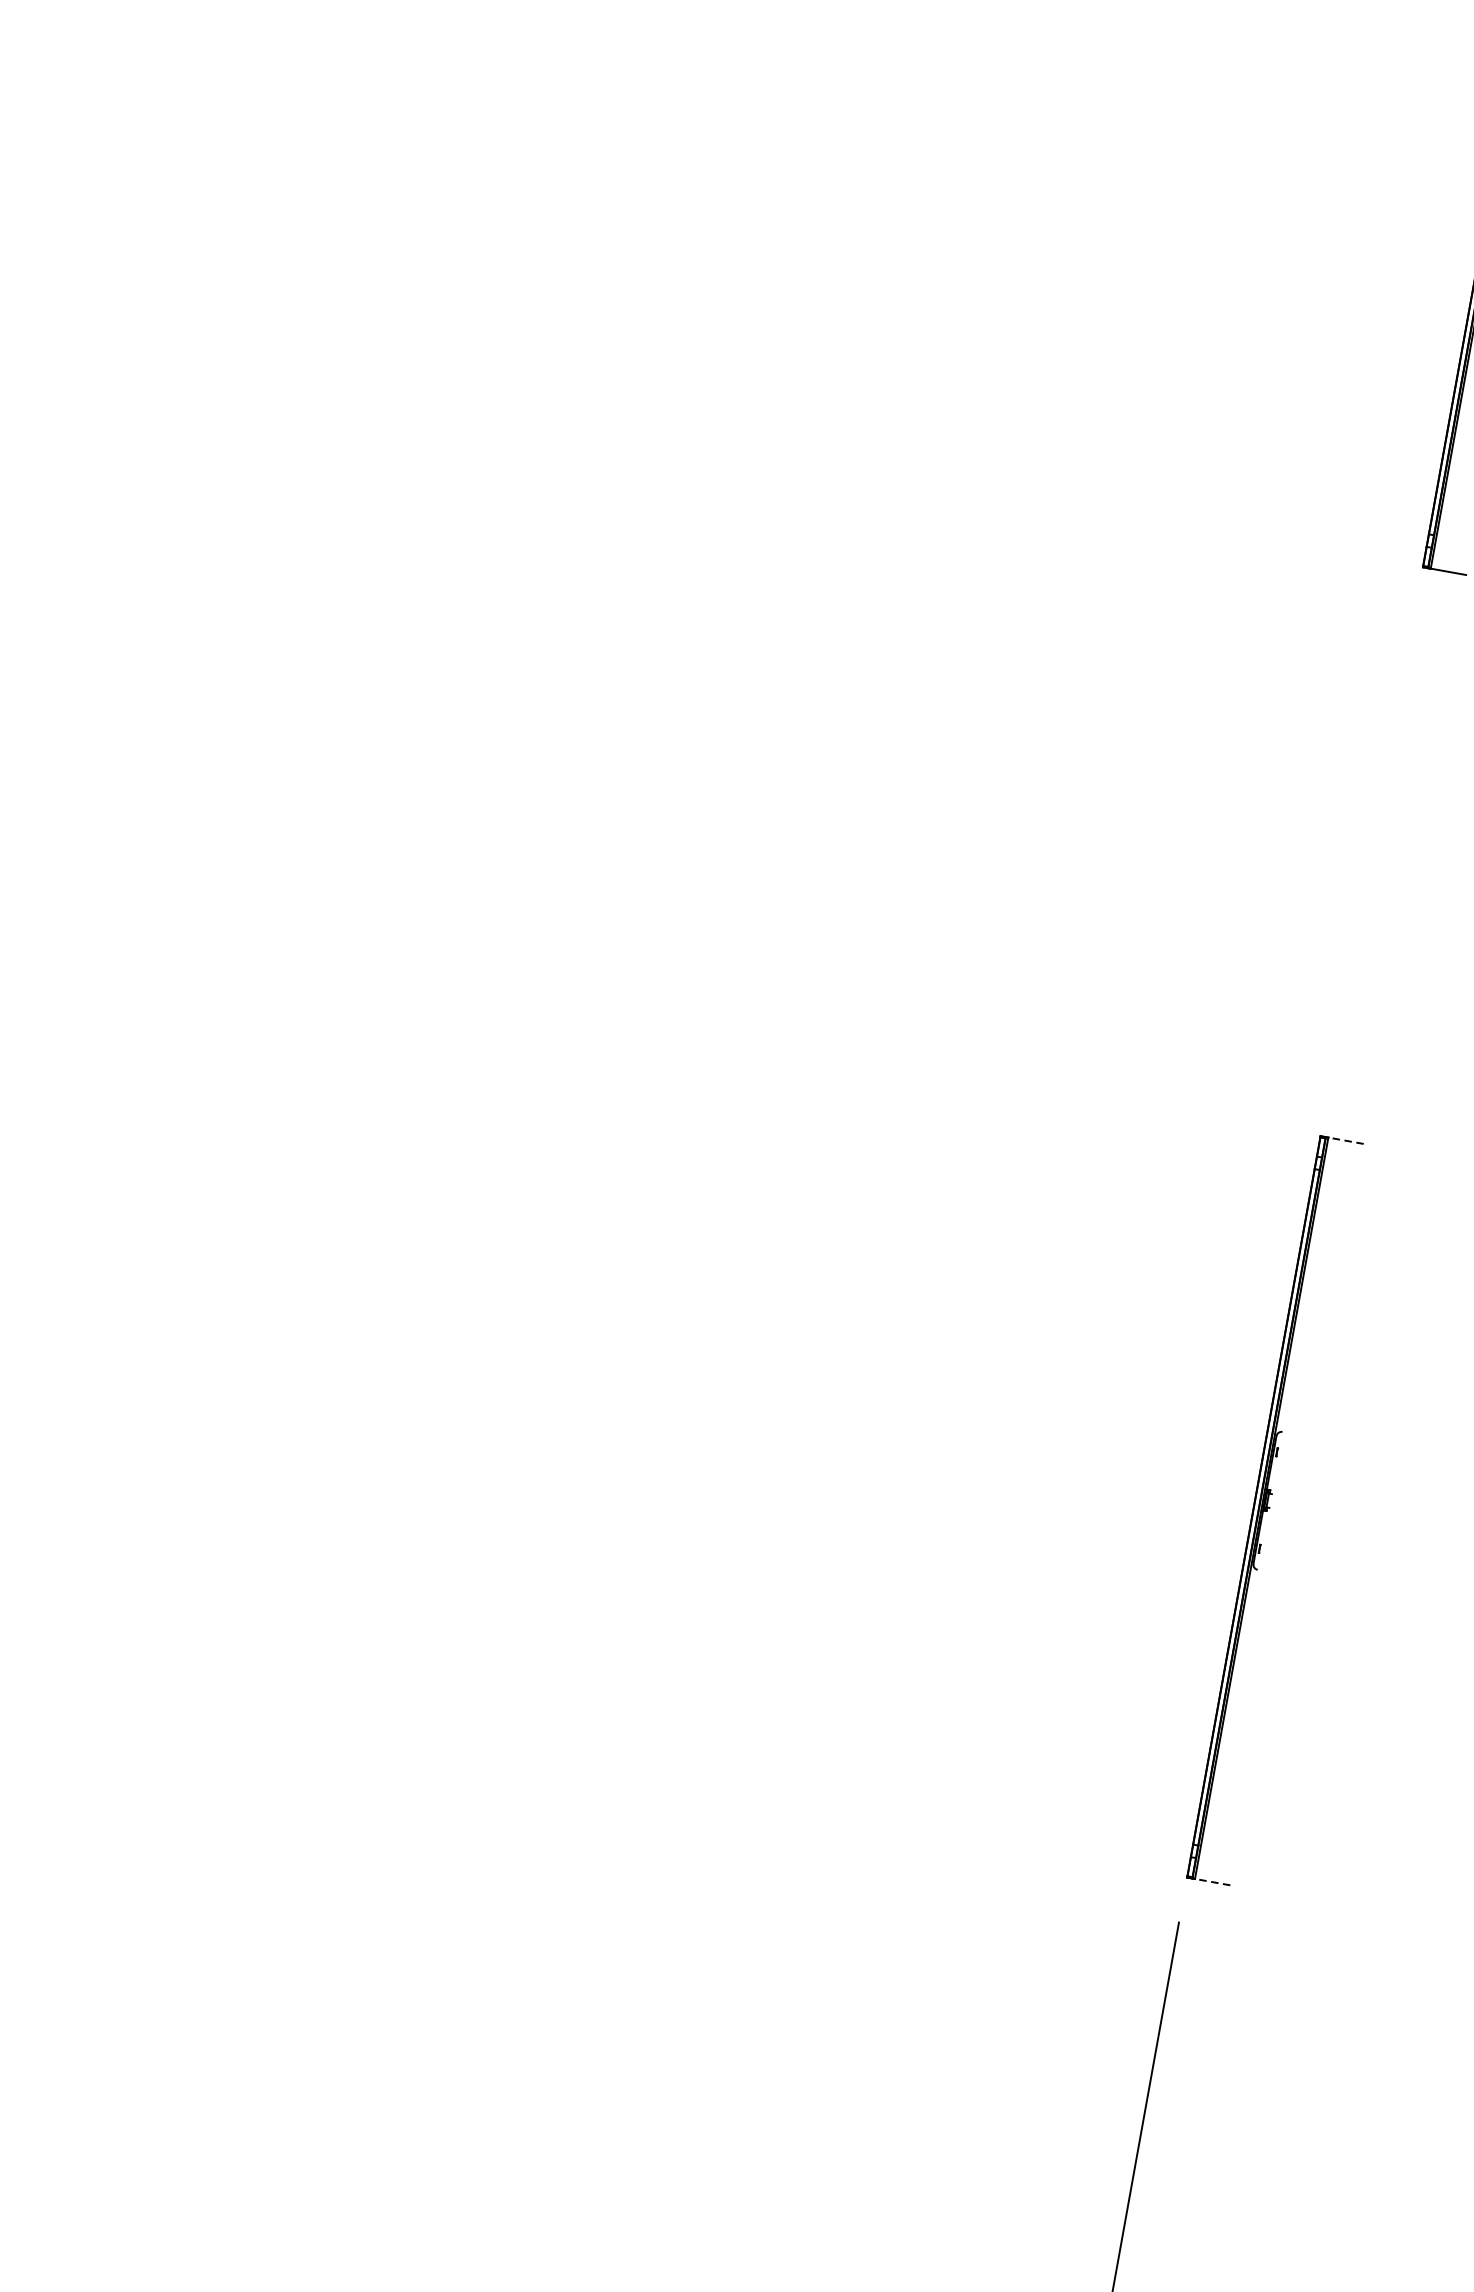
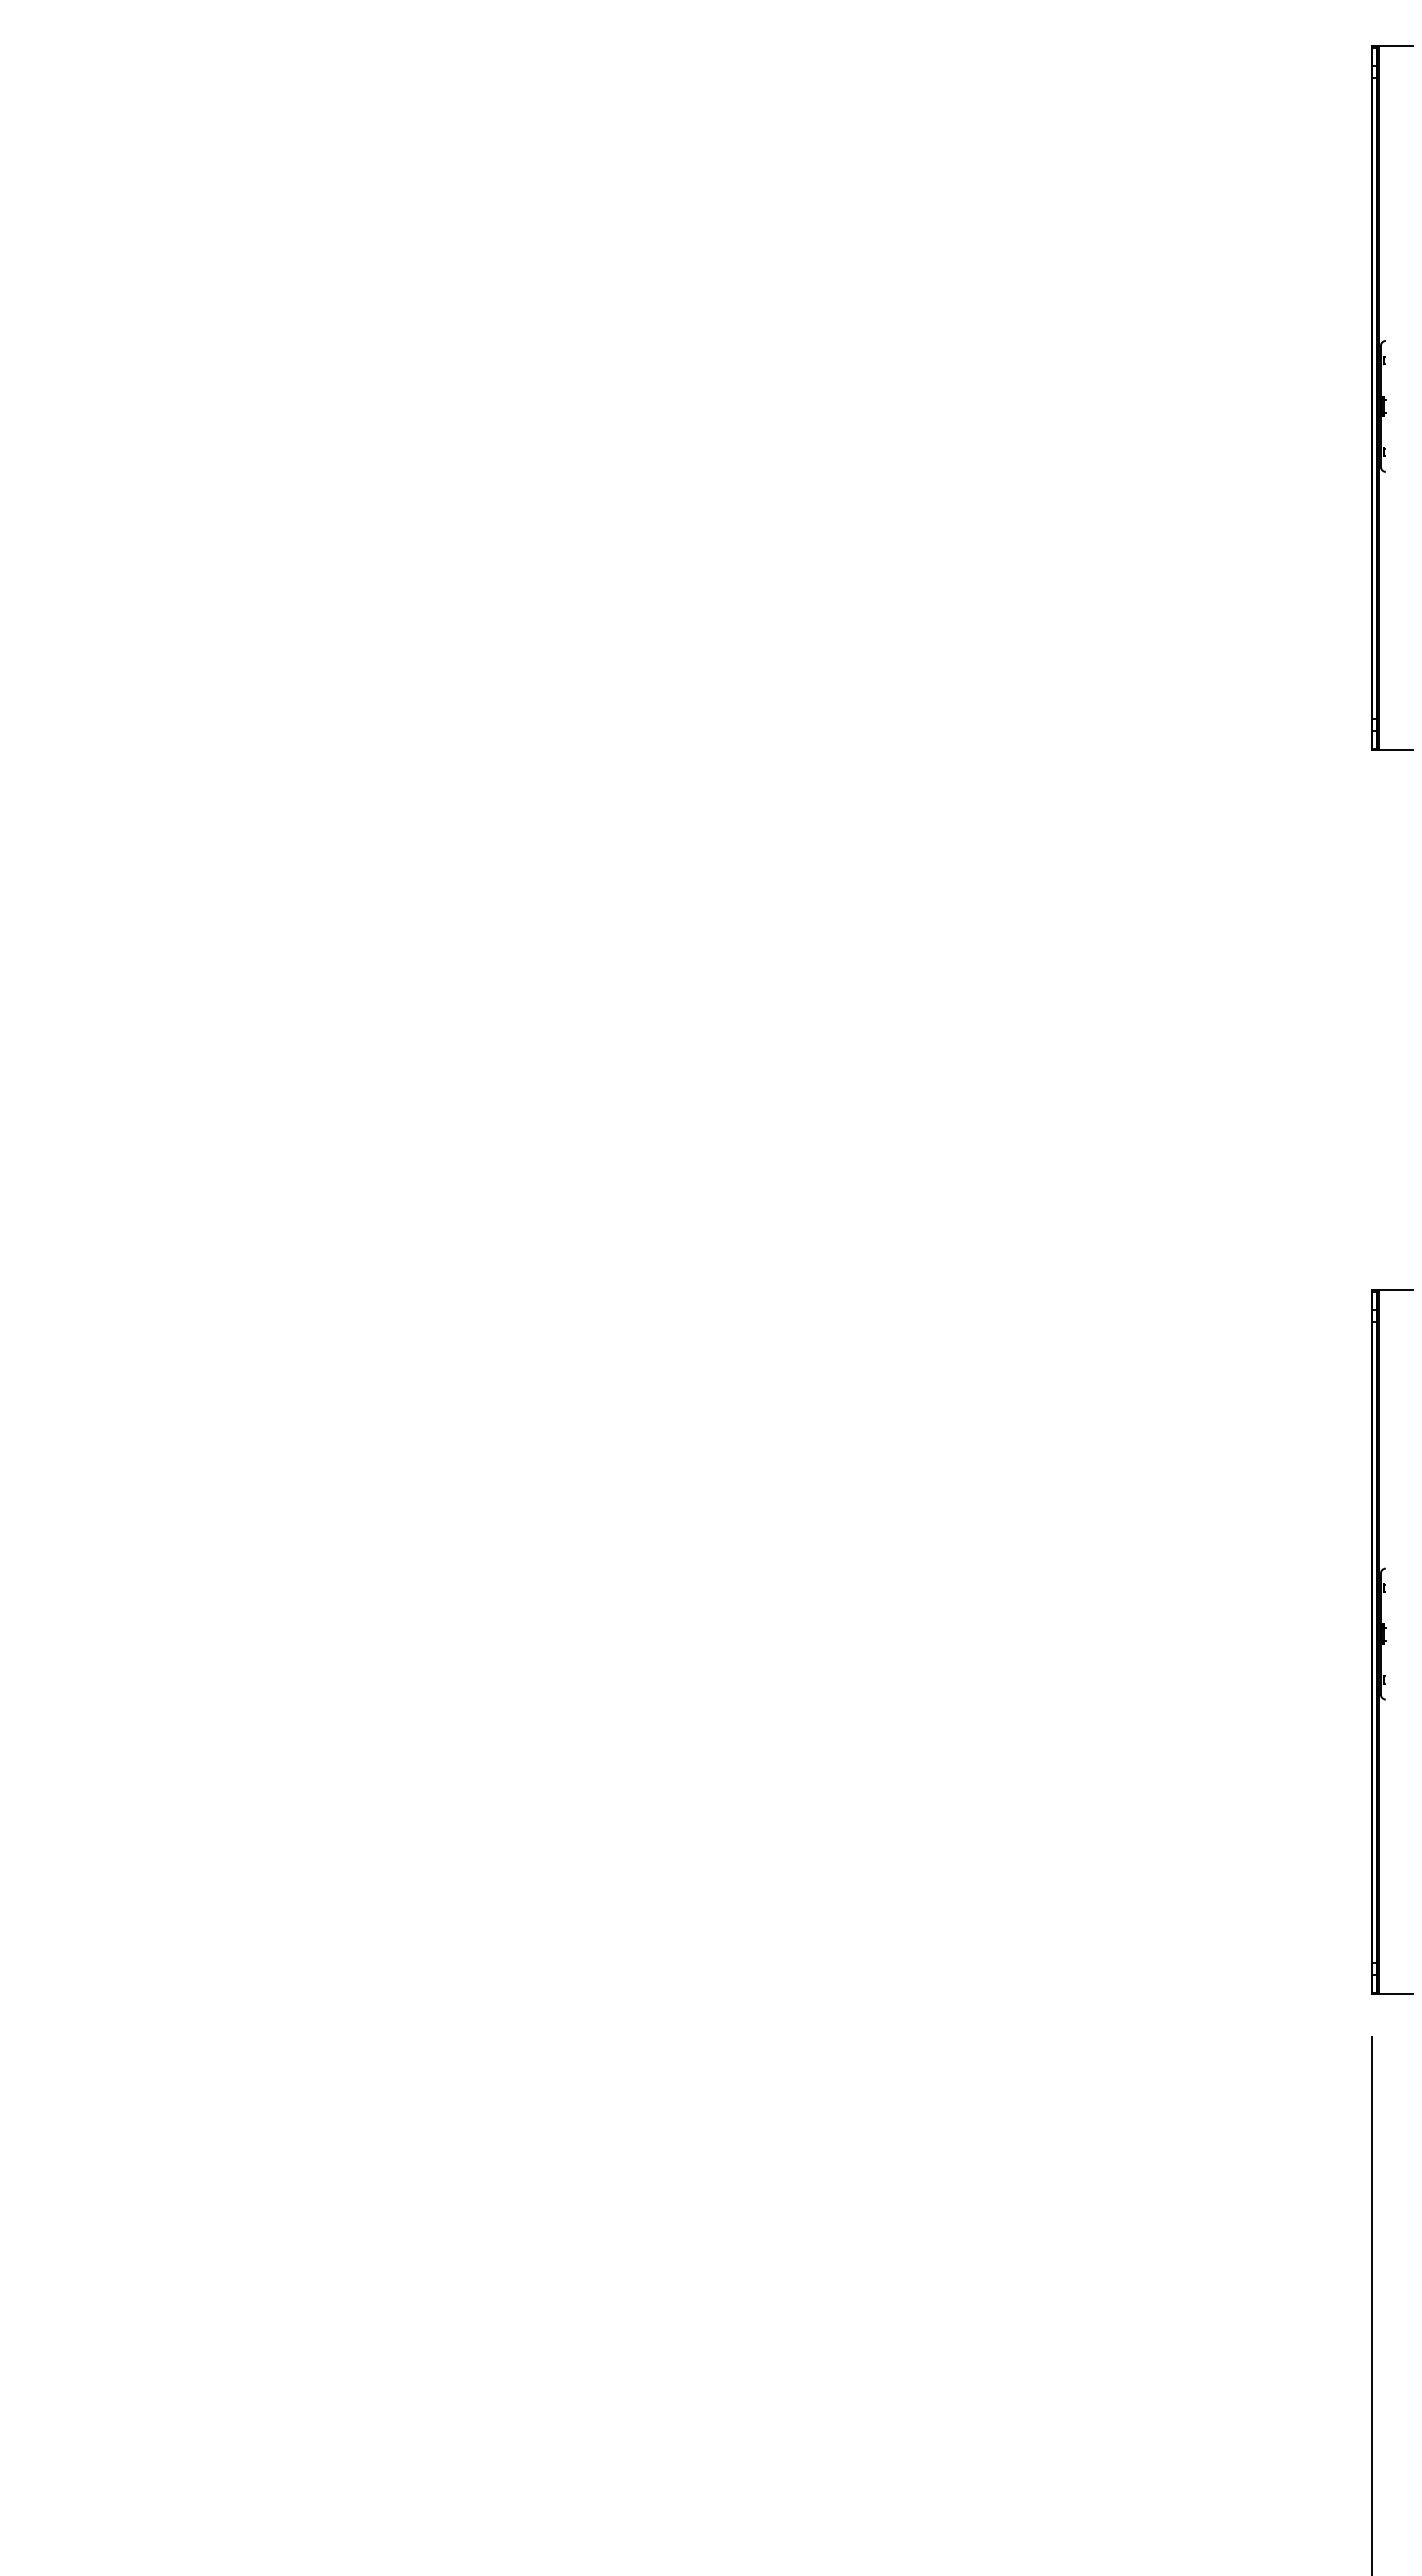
line: (1346, 1141) -> (1396, 1290), dashed -> solid
line: (1213, 1882) -> (1396, 1994), dashed -> solid

